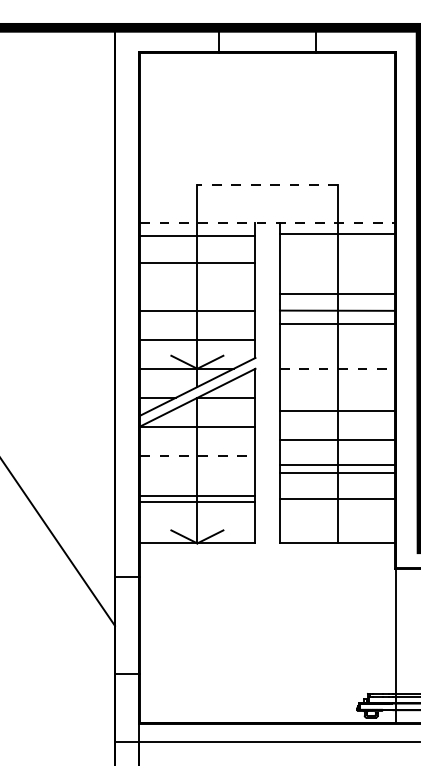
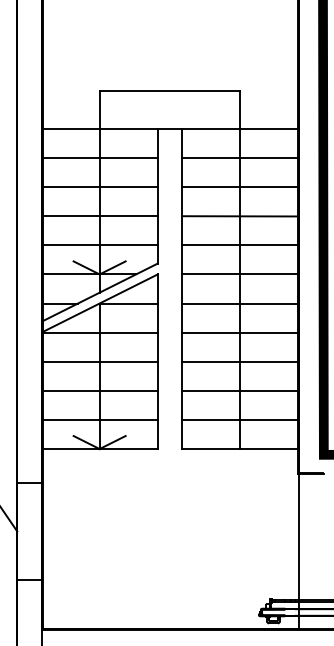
line: (267, 185) -> (169, 91), dashed -> solid
line: (267, 223) -> (169, 129), dashed -> solid
line: (337, 234) -> (239, 158), moved
line: (197, 236) -> (99, 158), moved
line: (197, 263) -> (99, 187), moved
line: (337, 294) -> (239, 187), moved
line: (337, 323) -> (239, 245), moved
line: (337, 368) -> (239, 274), dashed -> solid
line: (337, 410) -> (239, 303), moved
line: (337, 440) -> (239, 333), moved
line: (197, 456) -> (99, 362), dashed -> solid
line: (337, 465) -> (239, 391), moved
line: (337, 473) -> (239, 362), moved
line: (197, 496) -> (99, 420), moved
line: (337, 499) -> (239, 420), moved
line: (197, 502) -> (99, 391), moved

